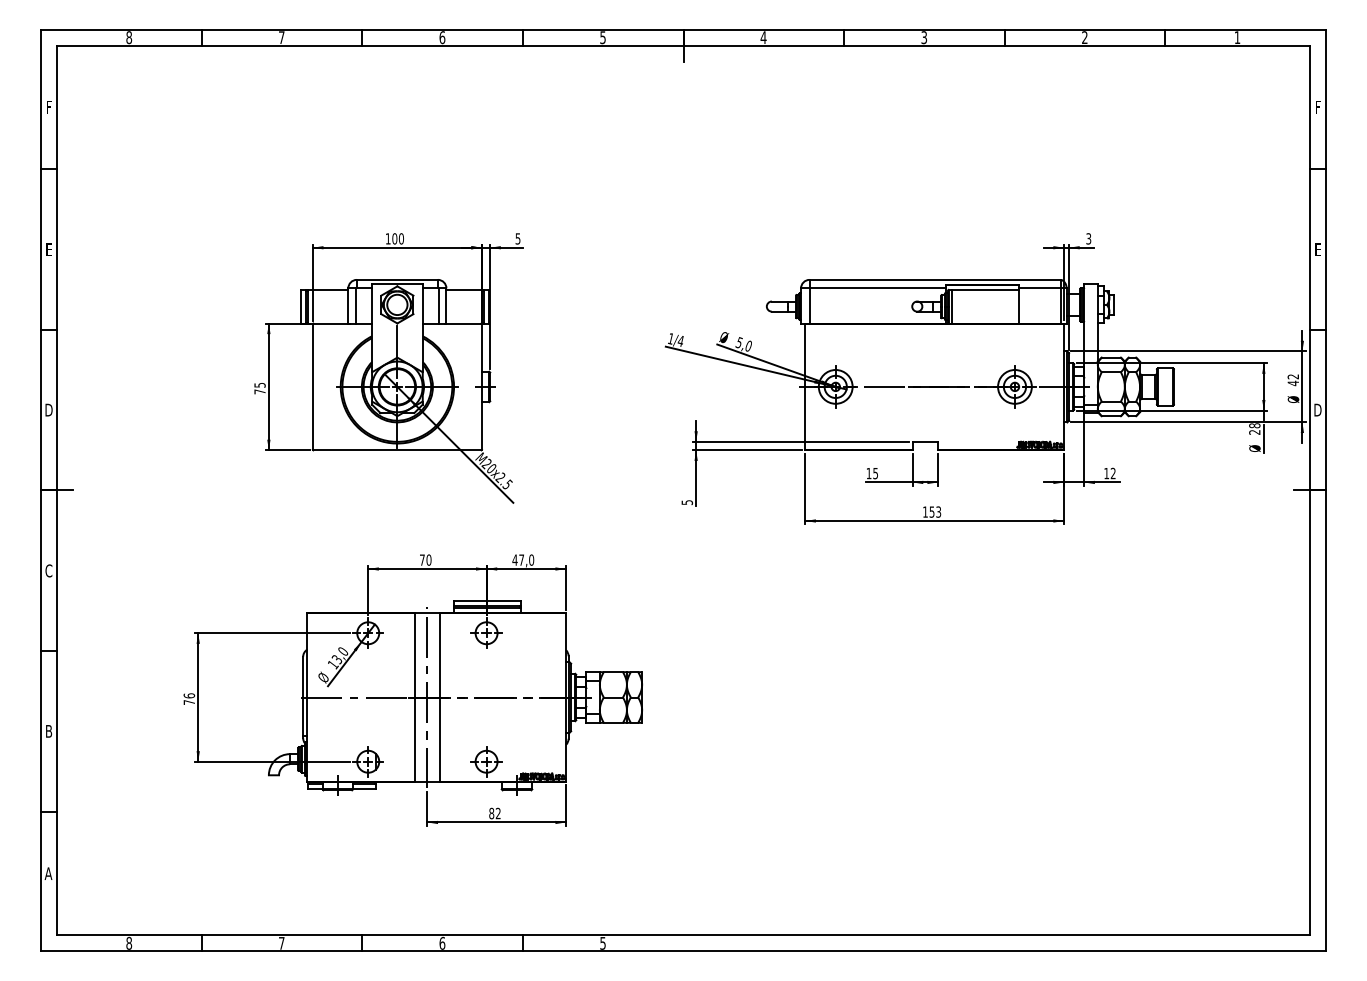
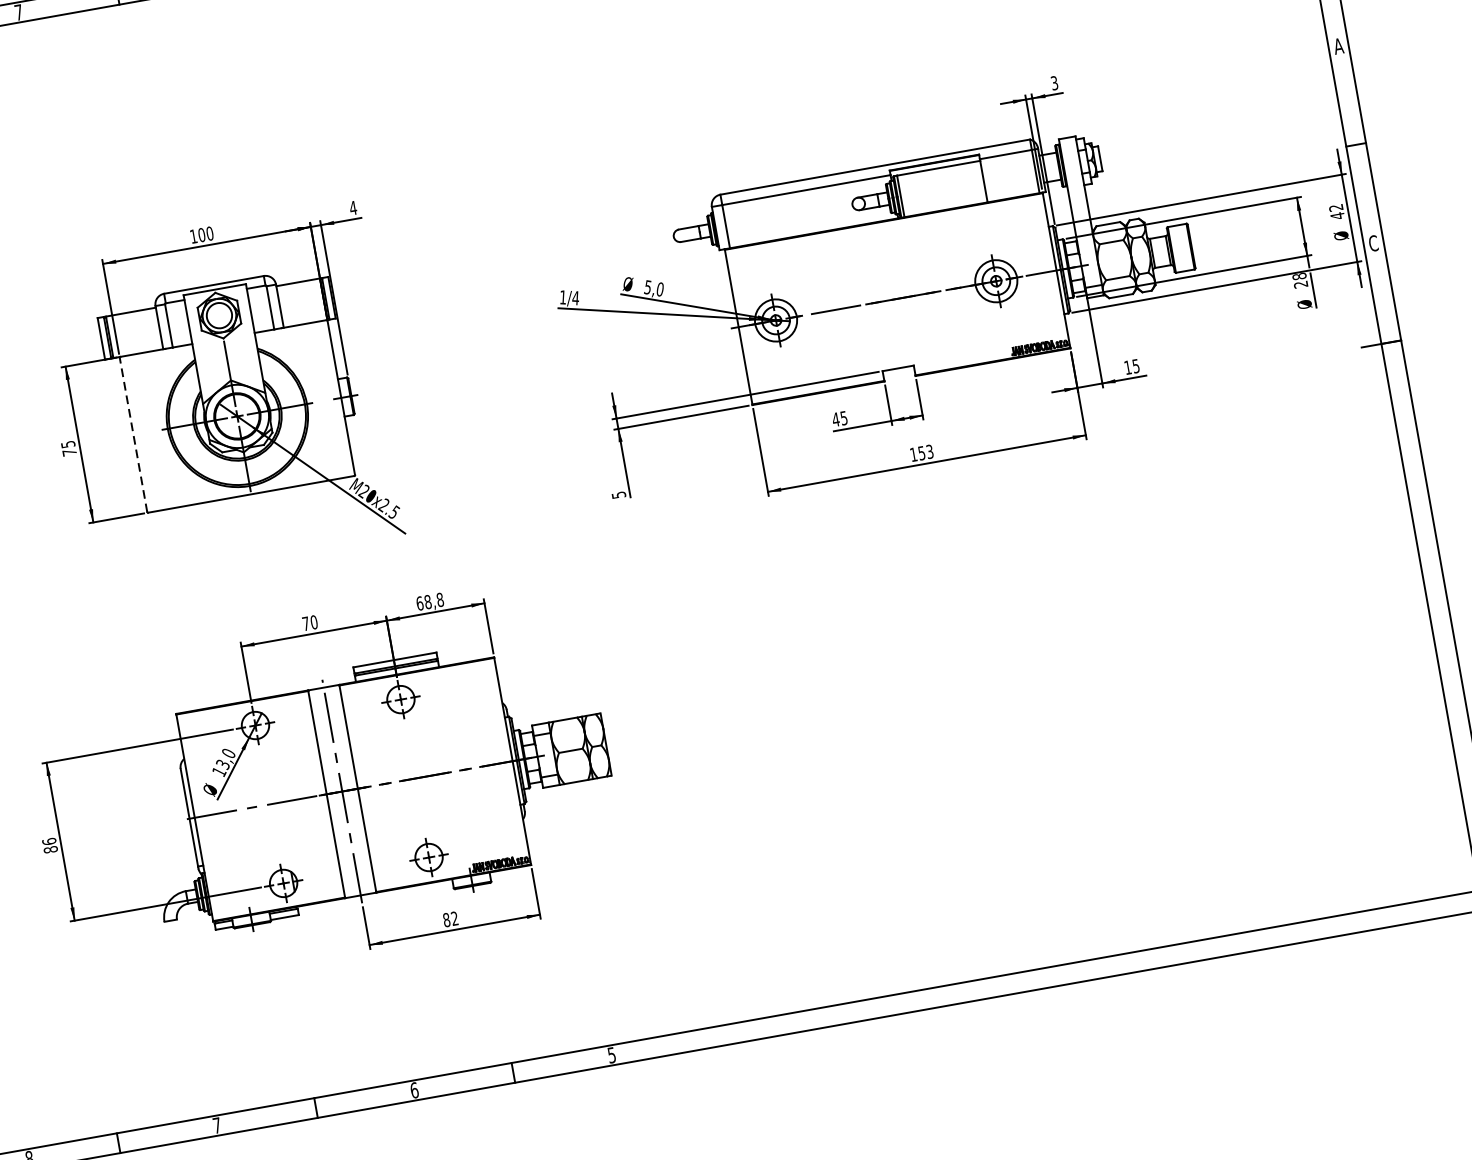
text: (517, 238) -> (352, 207), 5 -> 4
text: (1317, 249) -> (1337, 46), E -> A
line: (312, 386) -> (132, 434), solid -> dashed
text: (1317, 409) -> (1373, 242), D -> C
text: (868, 473) -> (835, 419), 15 -> 45
text: (1112, 473) -> (1135, 366), 12 -> 15
text: (523, 559) -> (430, 600), 47,0 -> 68,8
text: (189, 702) -> (51, 849), 76 -> 86

